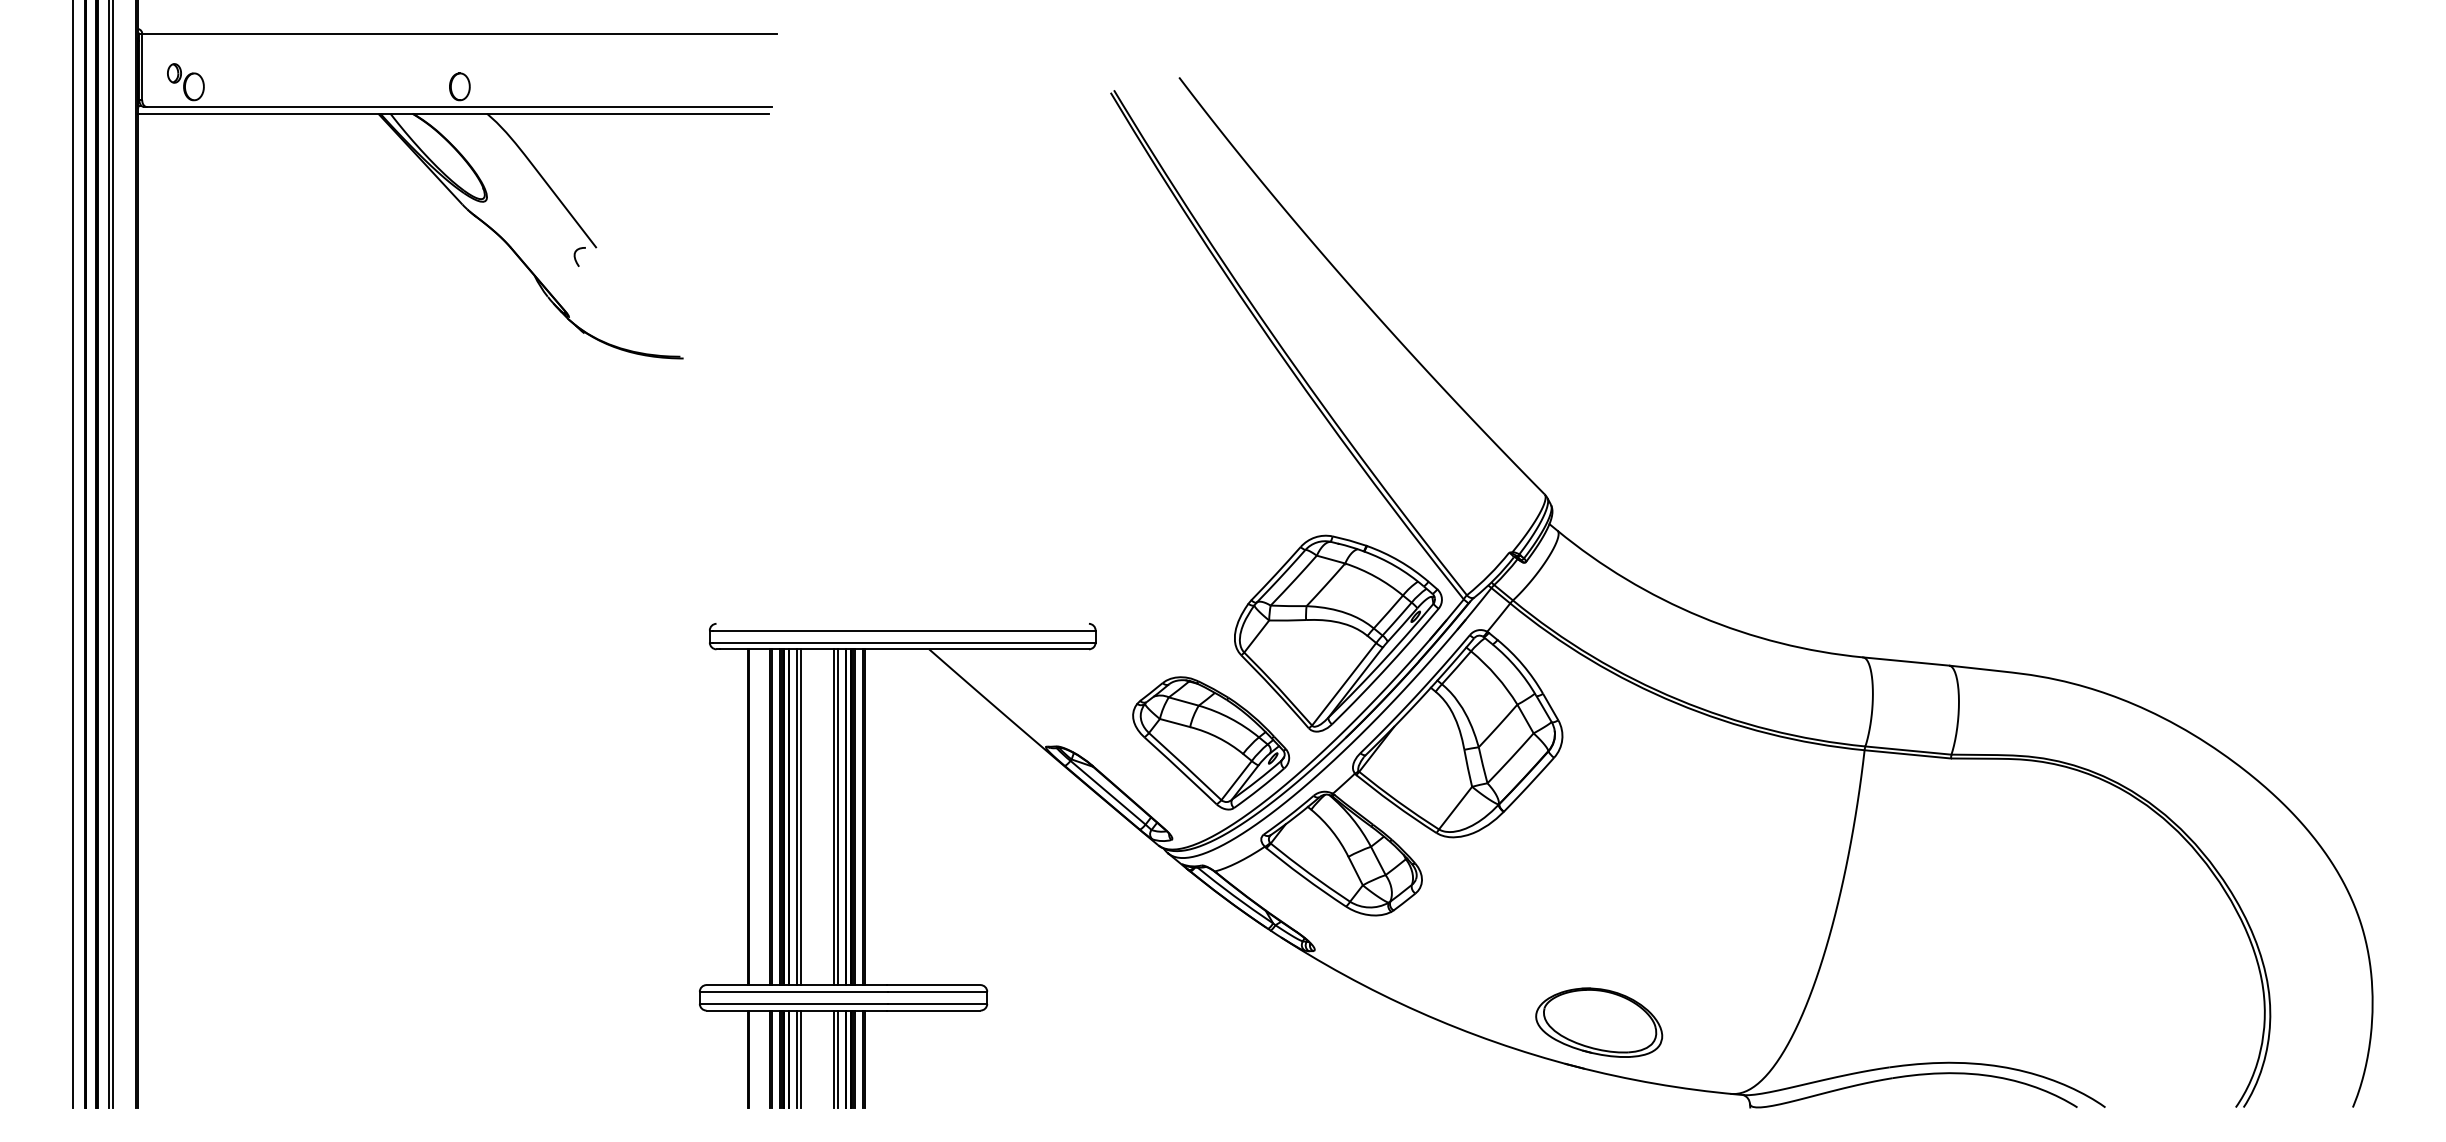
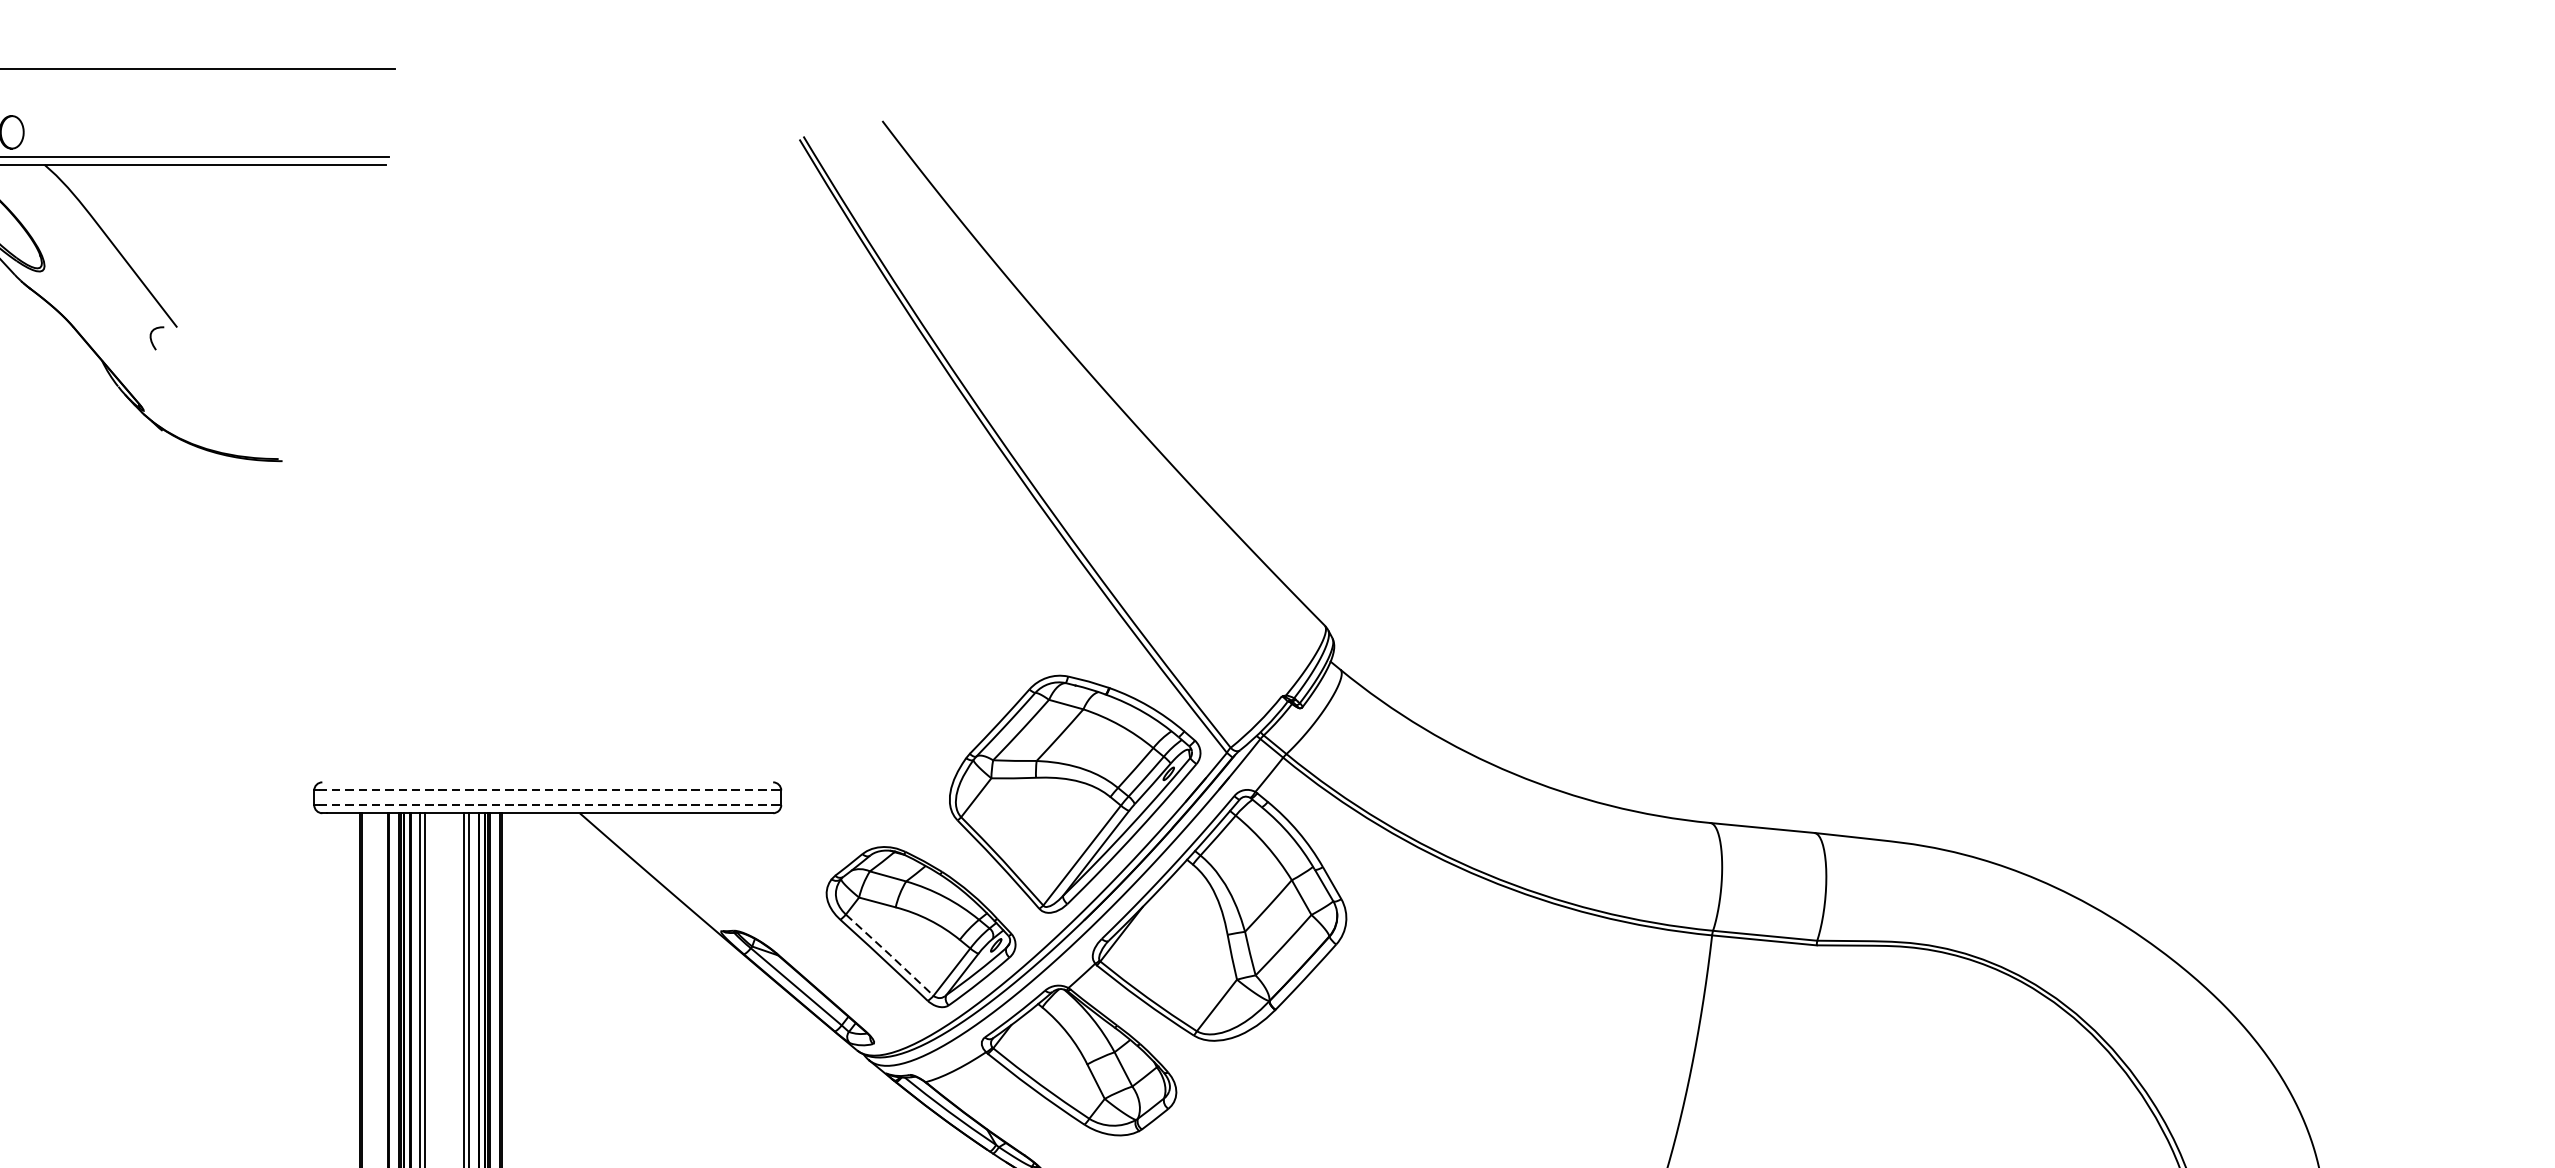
line: (905, 630) -> (551, 790), solid -> dashed
line: (905, 642) -> (551, 804), solid -> dashed
line: (1185, 766) -> (890, 955), solid -> dashed

